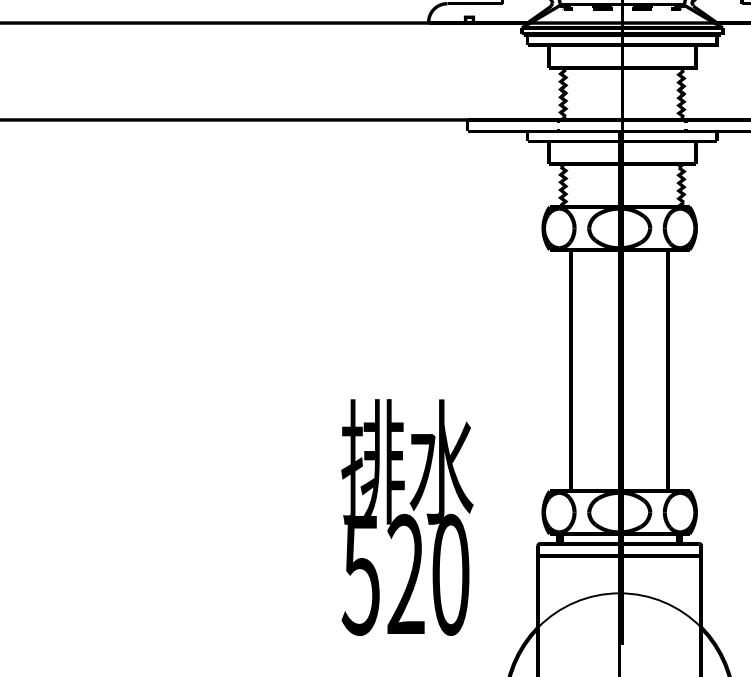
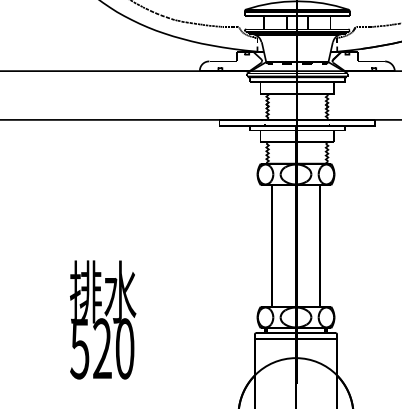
text: (408, 516) -> (103, 319), moved

